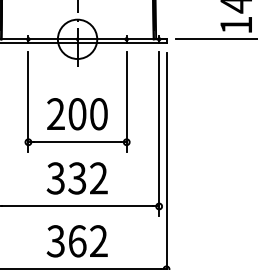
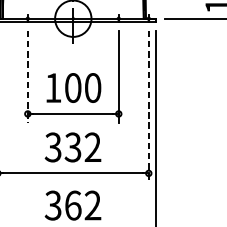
line: (28, 102) -> (27, 77), solid -> dashed
text: (55, 113) -> (52, 87), 200 -> 100
line: (159, 134) -> (149, 106), solid -> dashed

